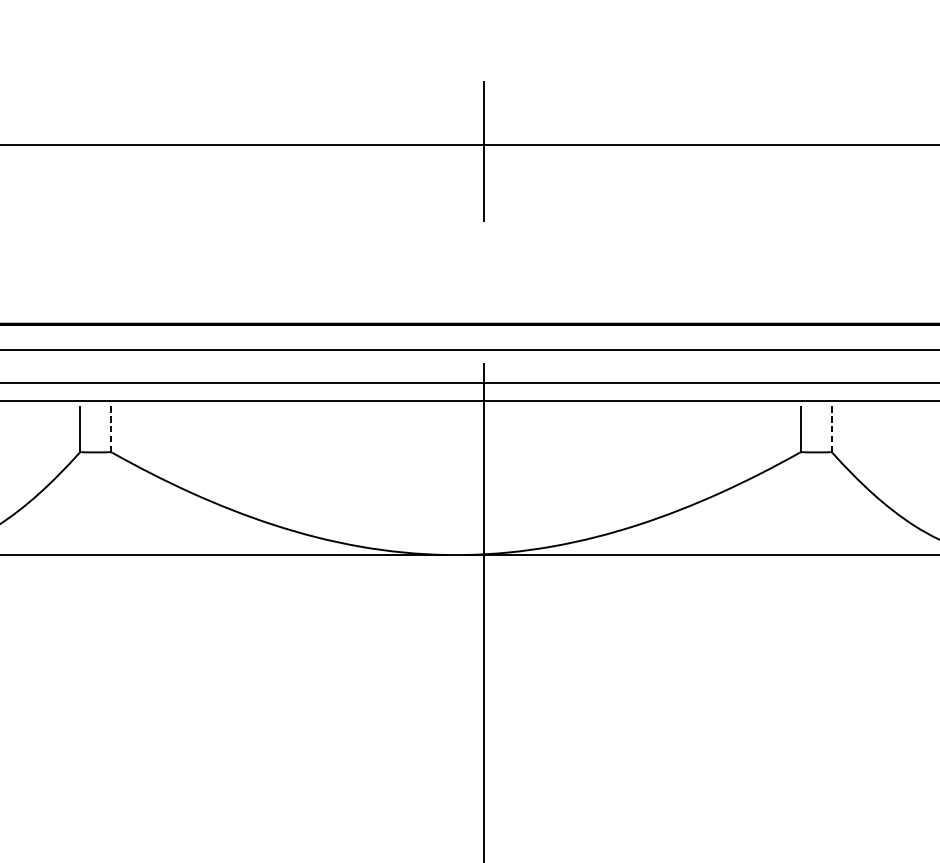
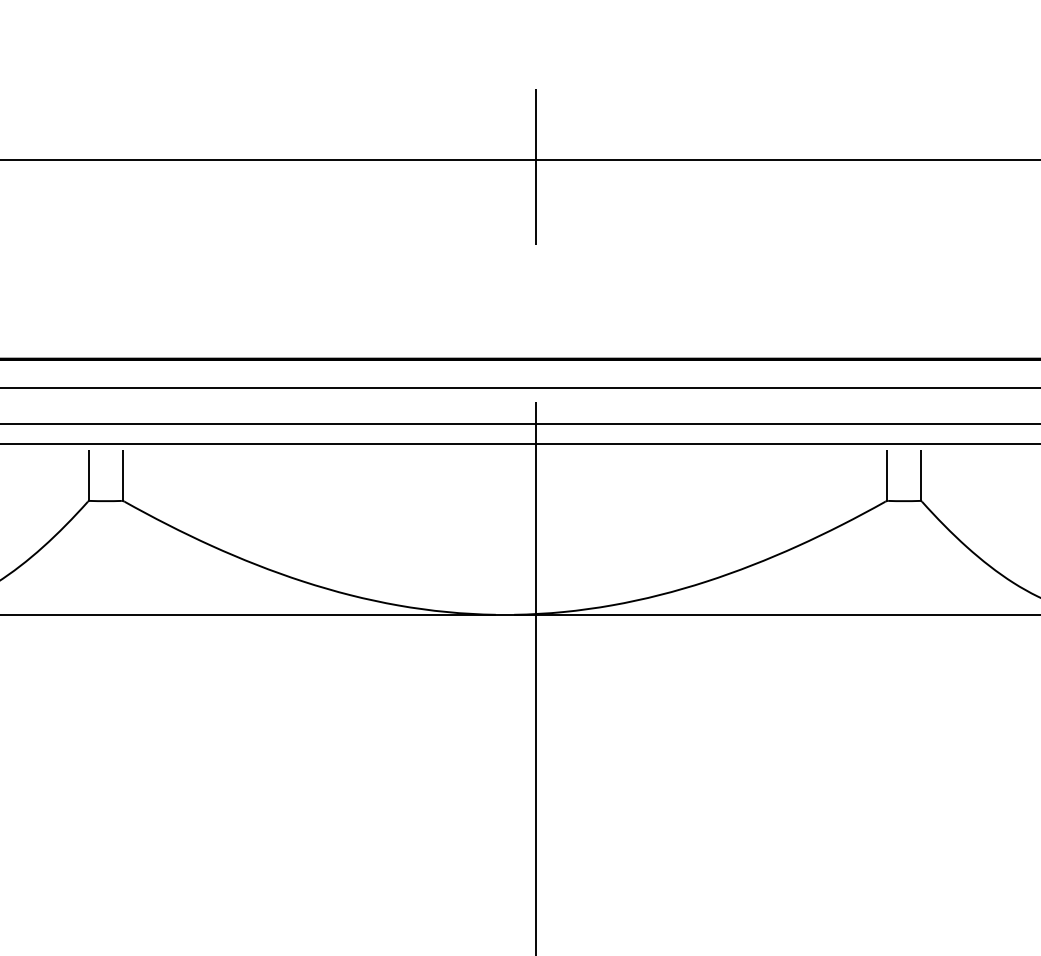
line: (111, 429) -> (123, 475), dashed -> solid
line: (832, 429) -> (921, 475), dashed -> solid

